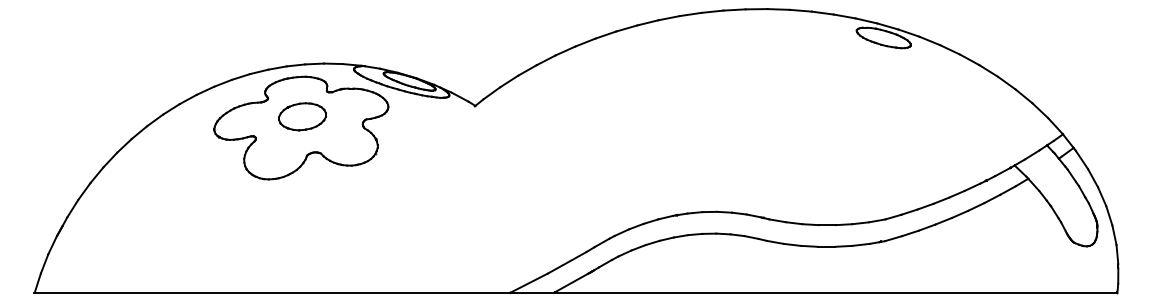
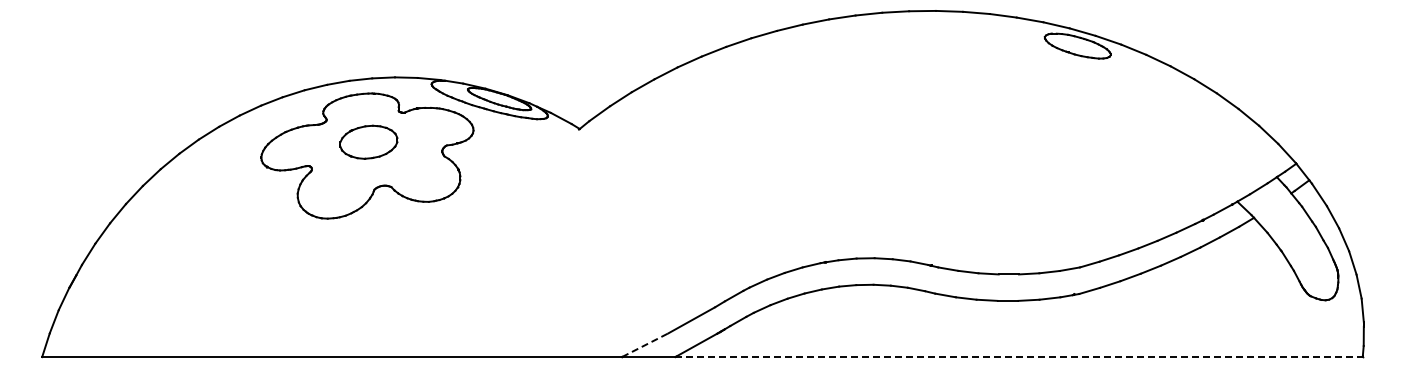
line: (529, 283) -> (645, 345), solid -> dashed
line: (835, 293) -> (1019, 357), solid -> dashed

